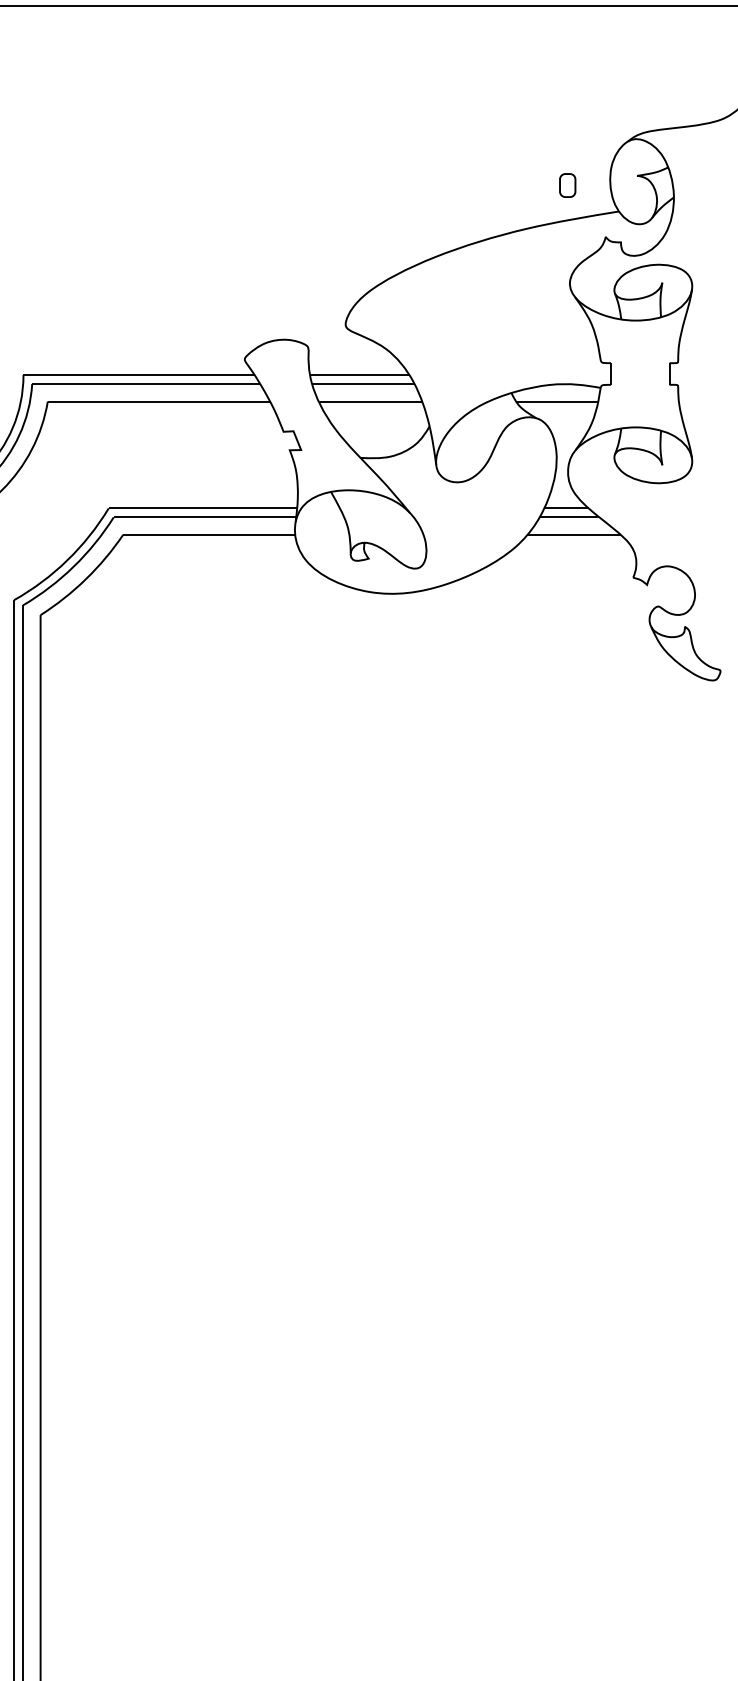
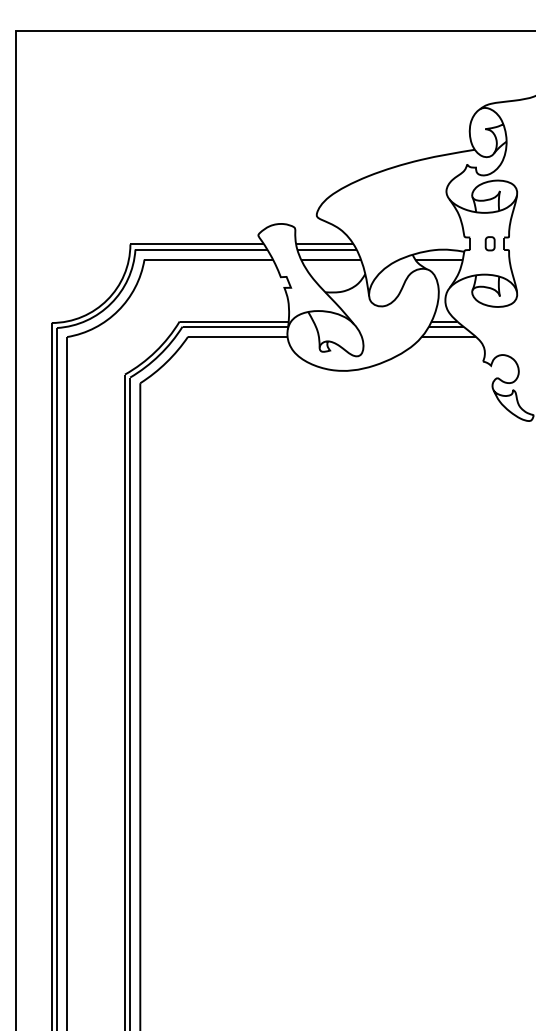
part: (566, 185) -> (489, 243), moved

